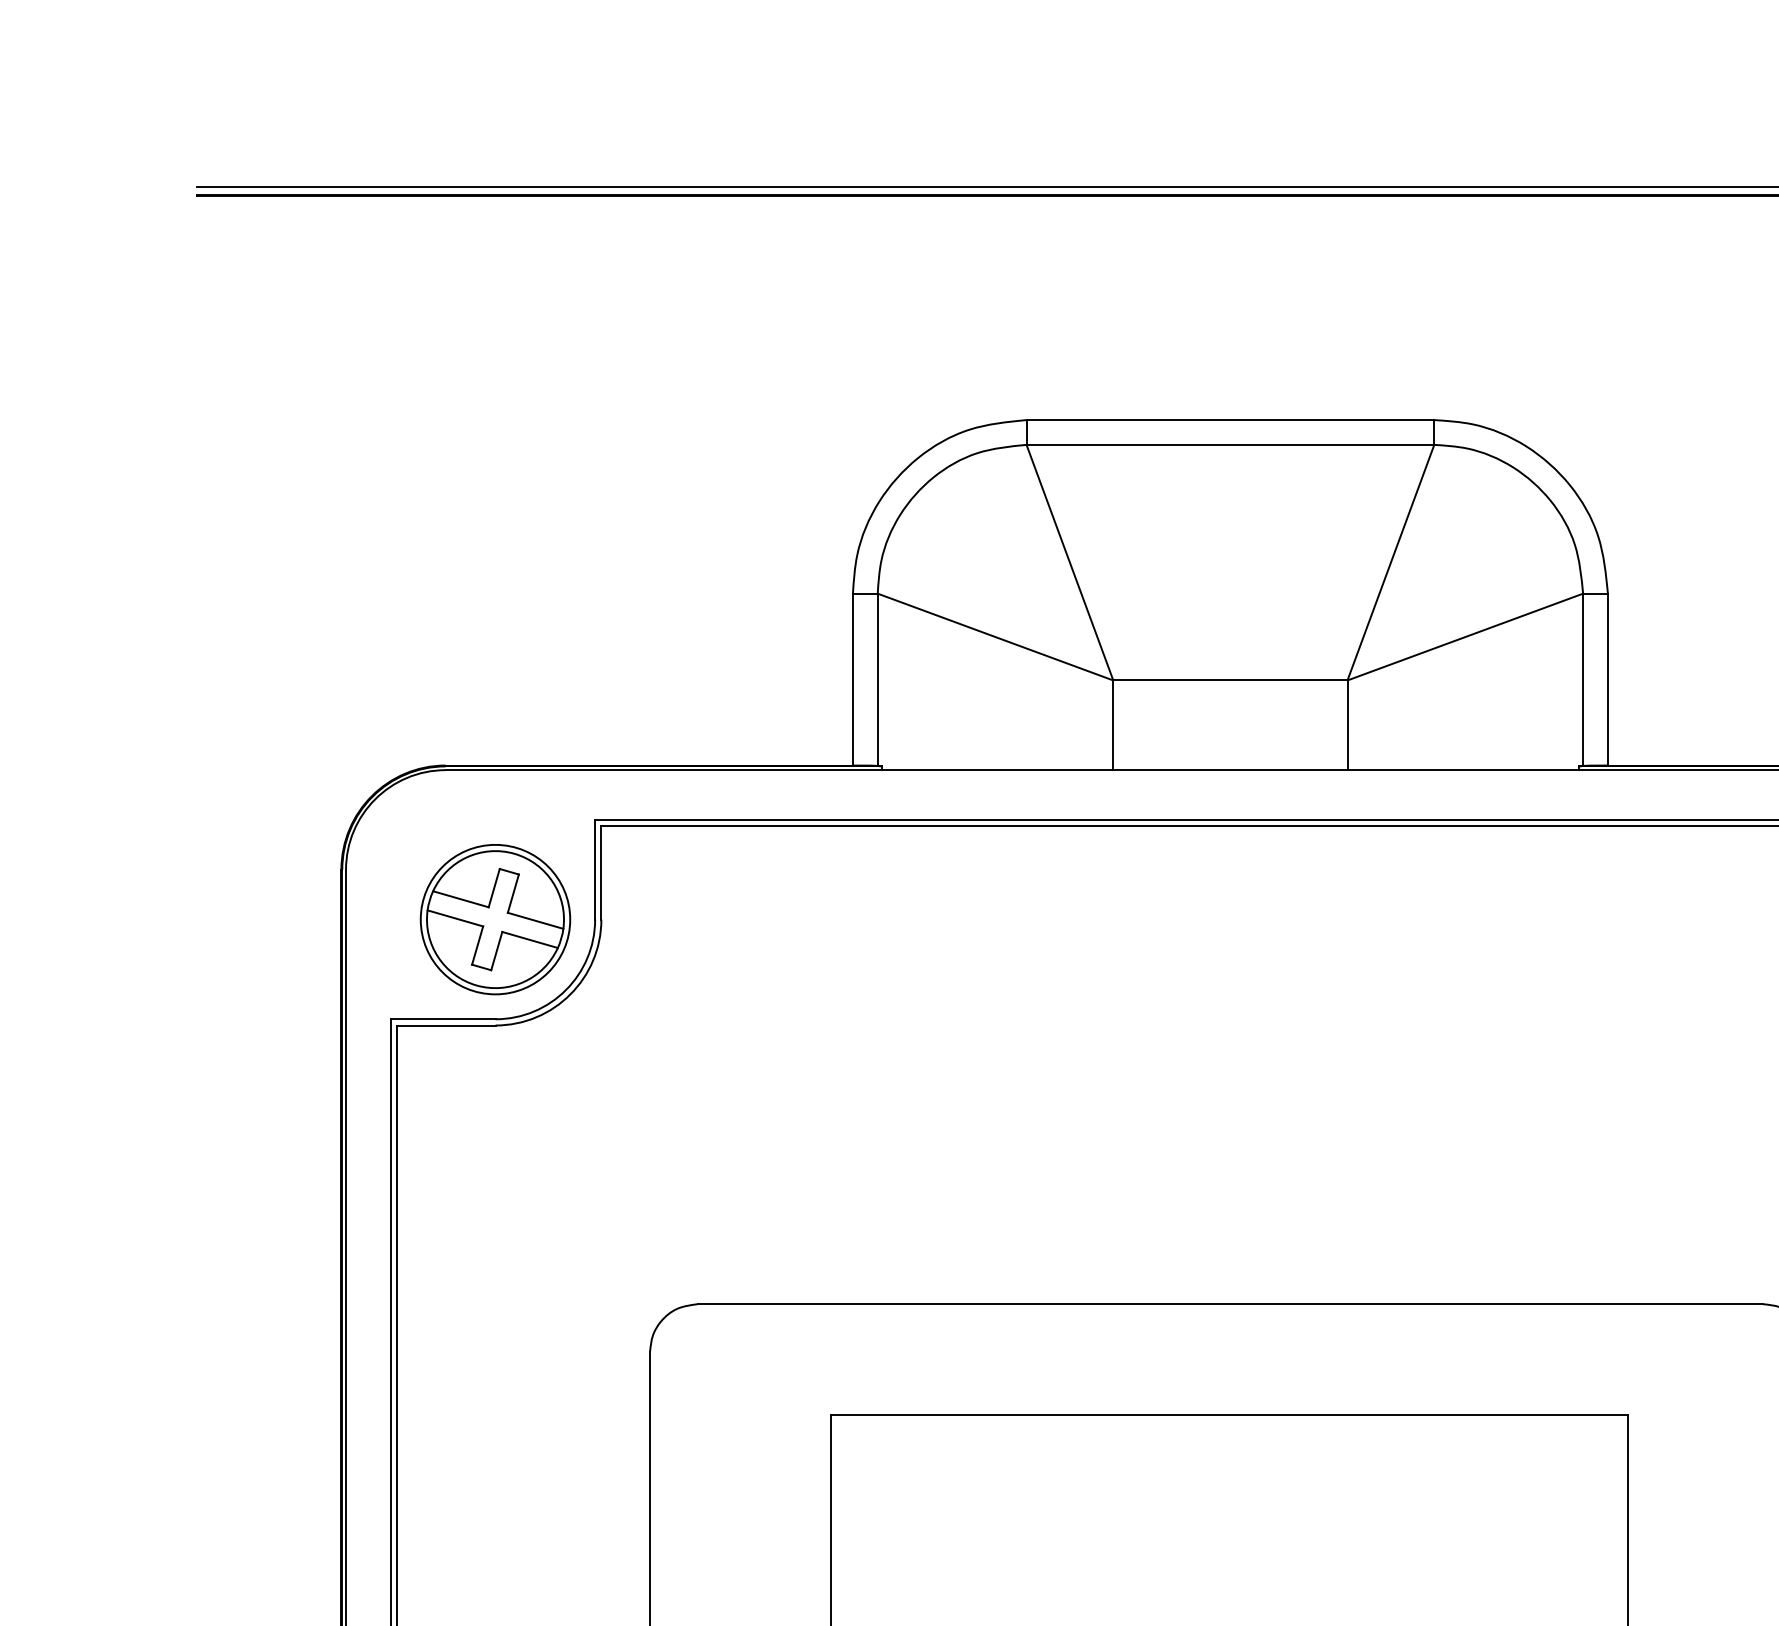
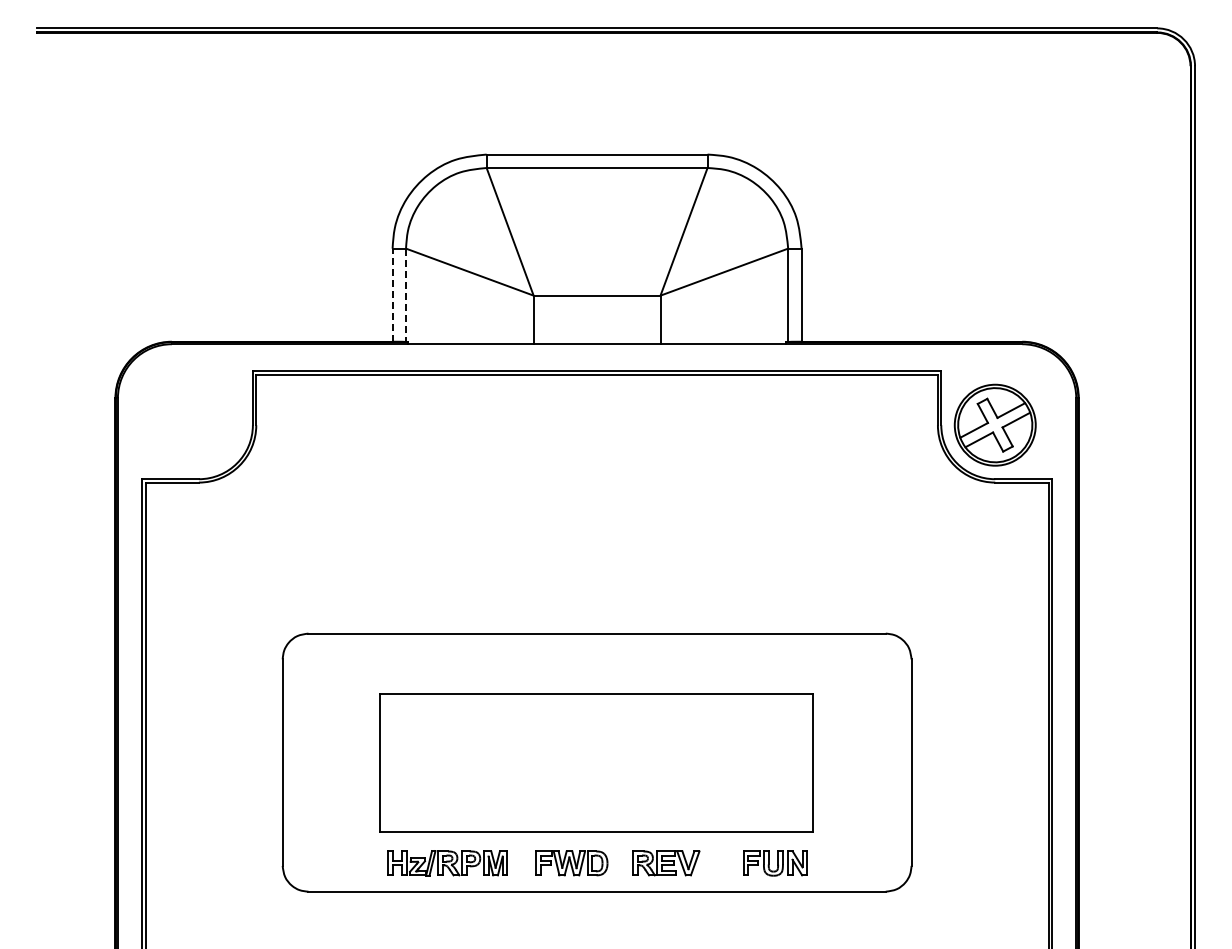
line: (852, 680) -> (392, 295), solid -> dashed
line: (878, 680) -> (406, 295), solid -> dashed
part: (494, 918) -> (198, 424), removed

